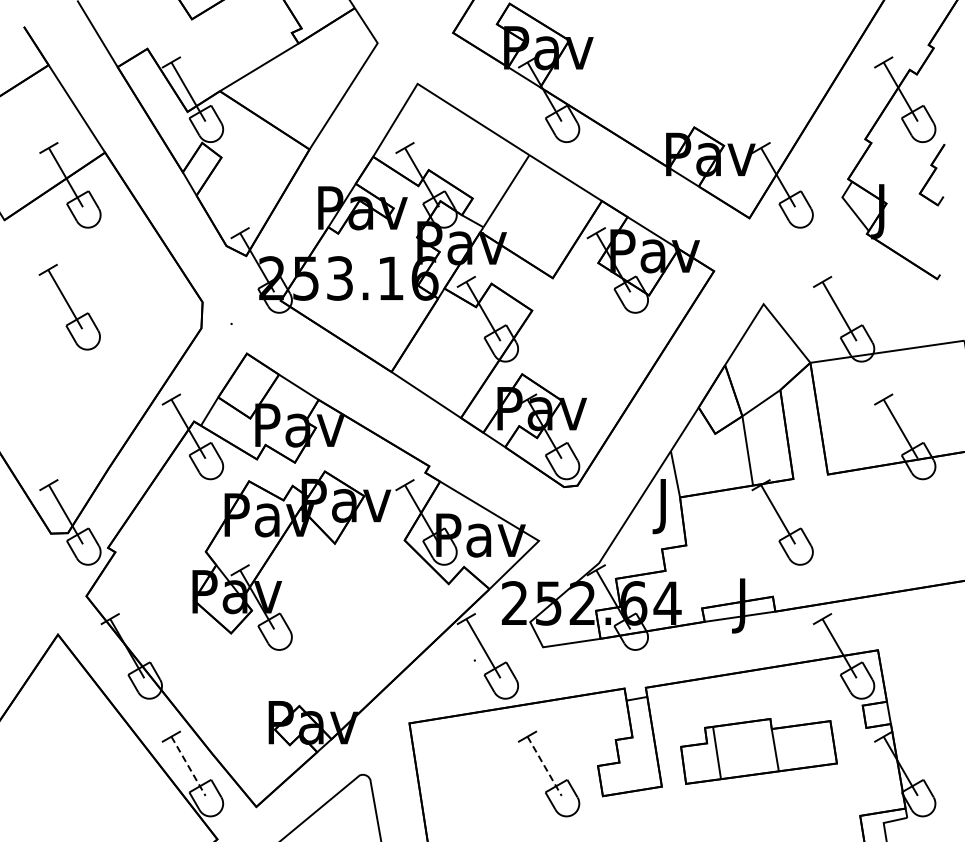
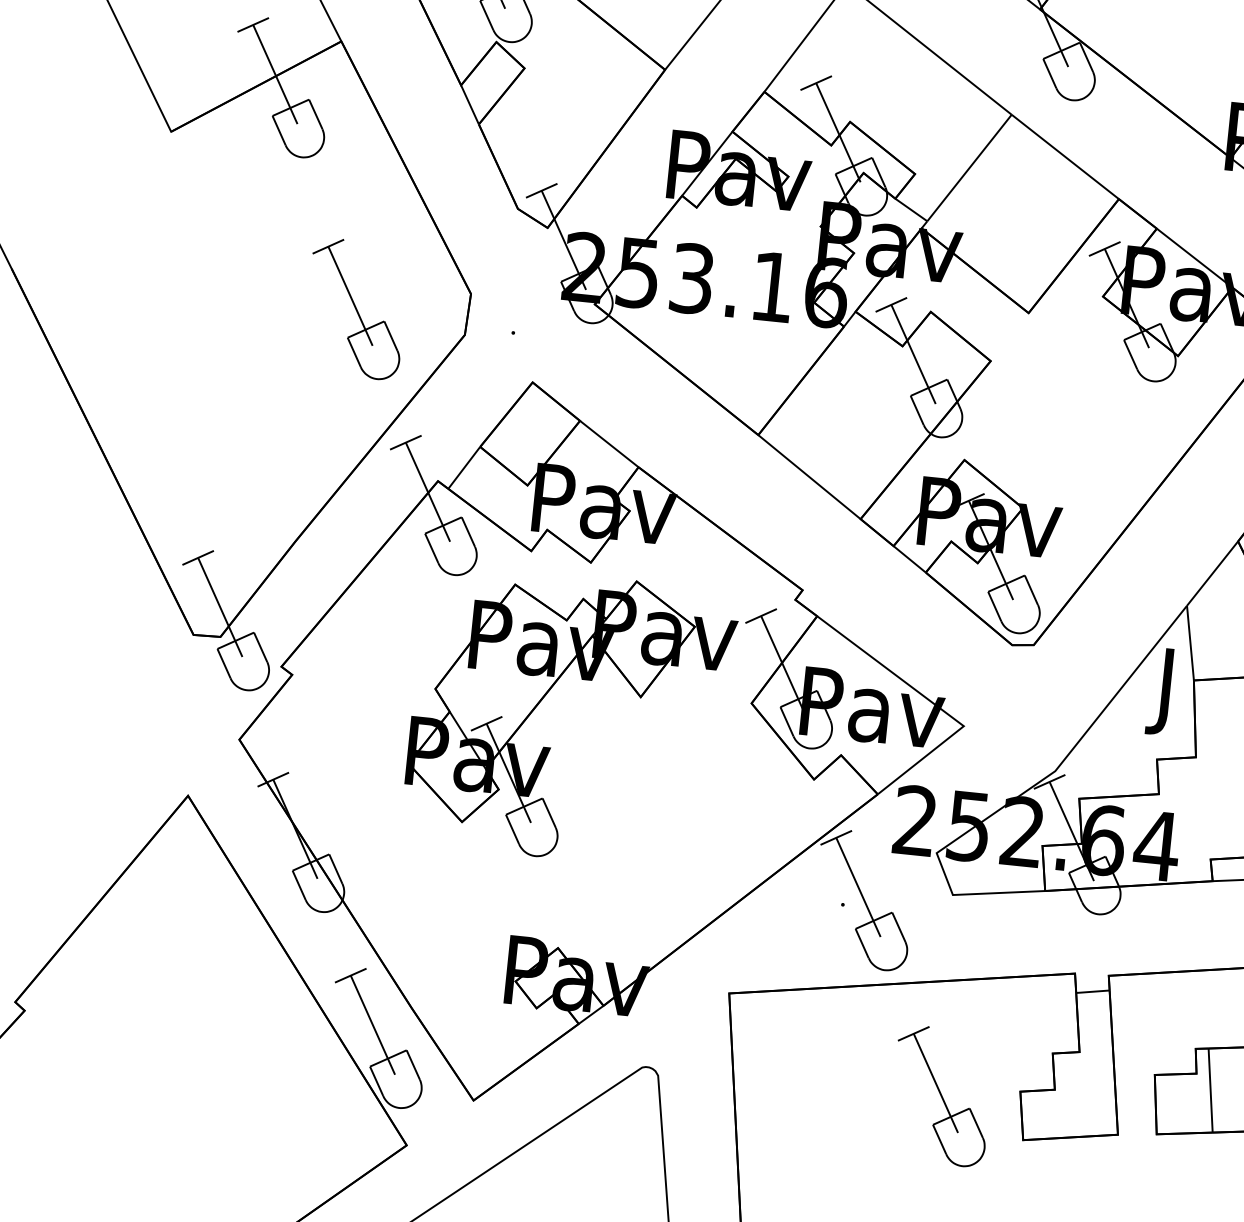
part: (69, 307) -> (355, 309), moved
line: (188, 766) -> (372, 1025), dashed -> solid
line: (544, 766) -> (935, 1083), dashed -> solid

